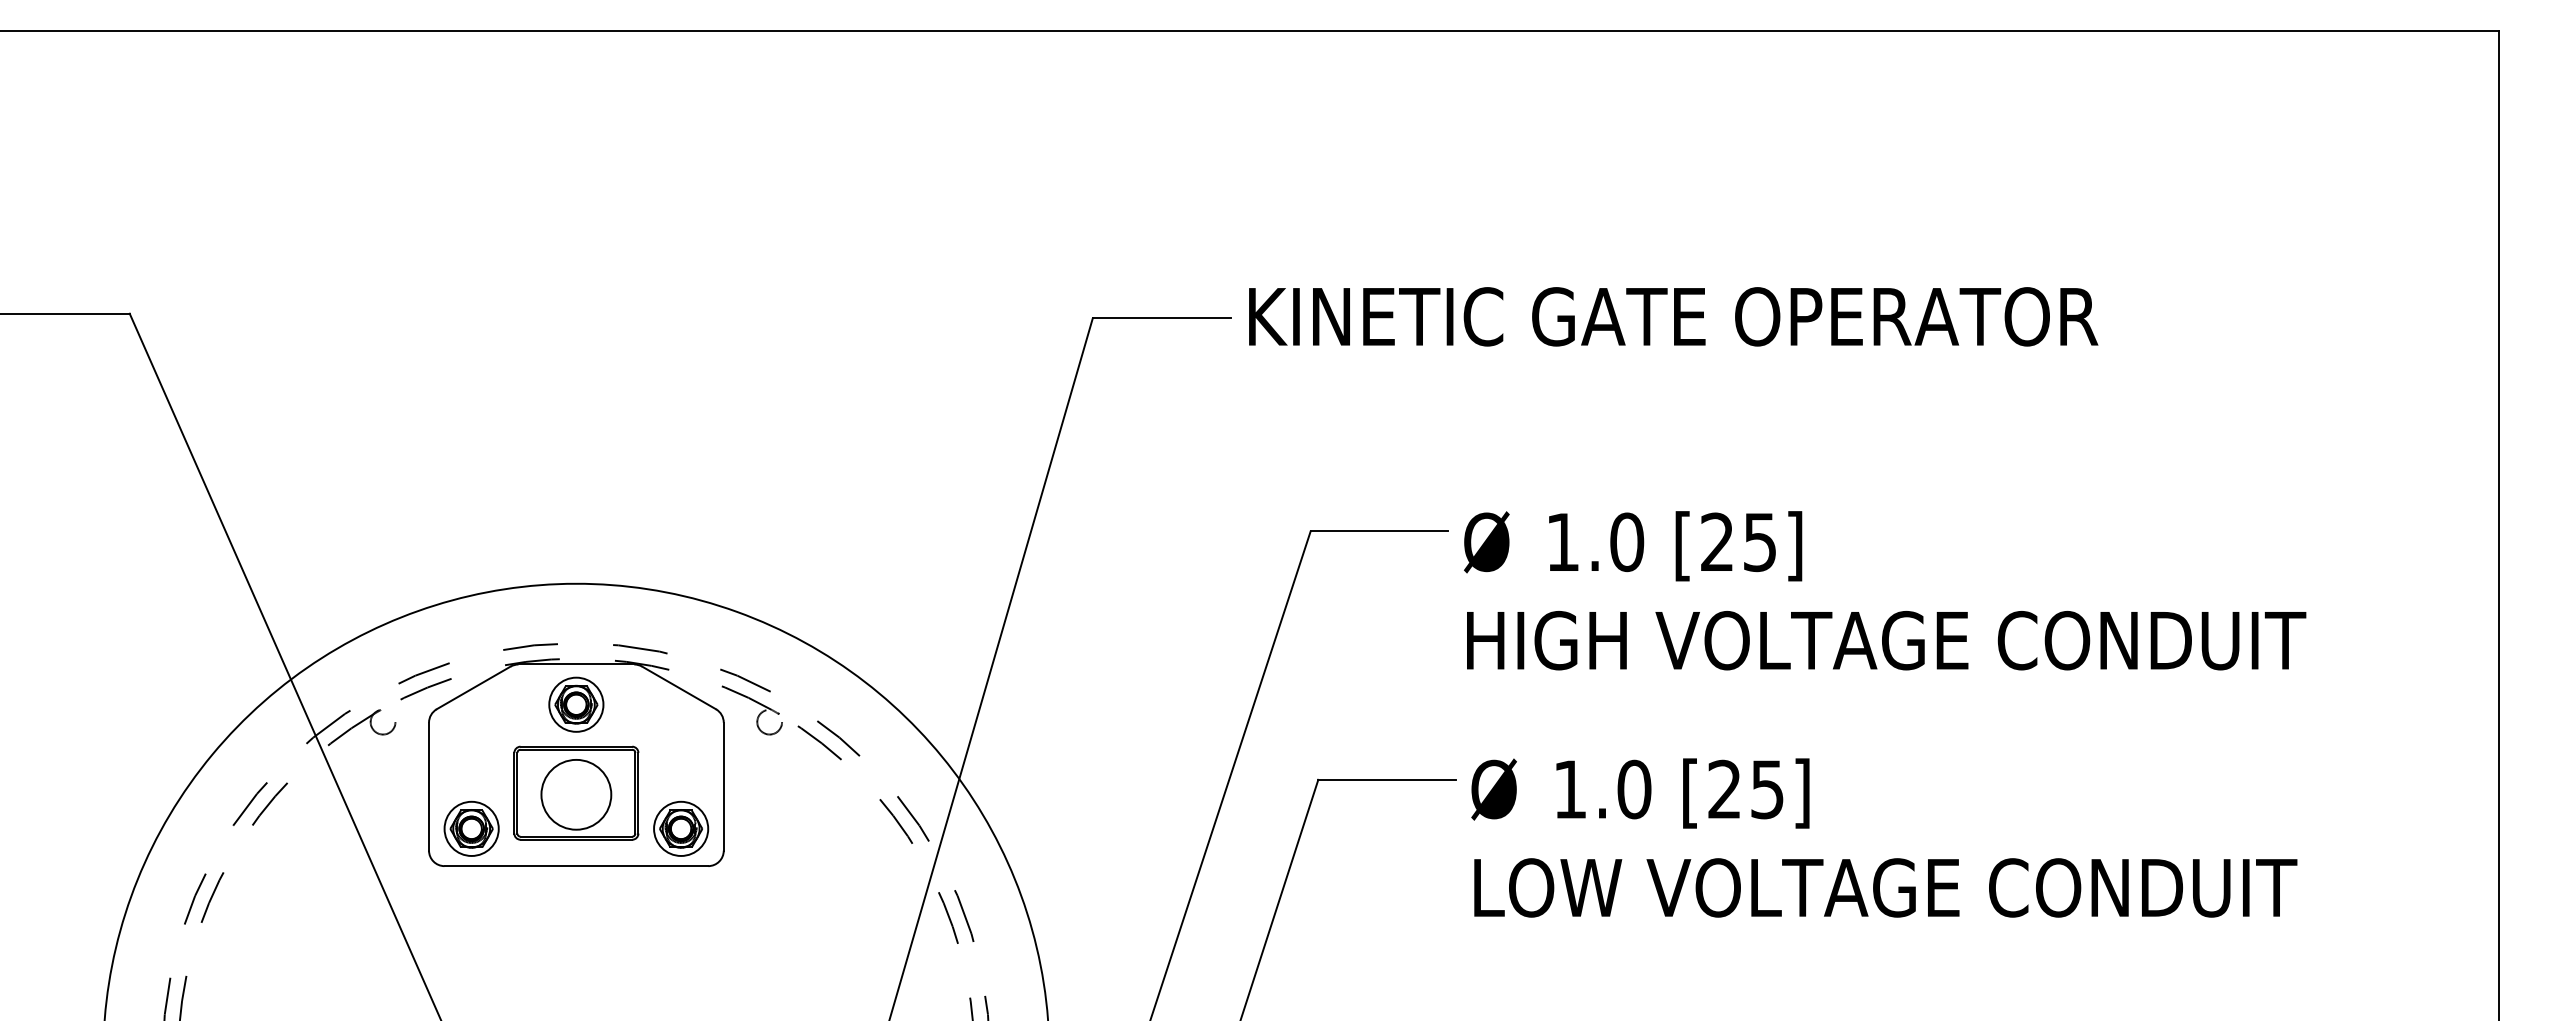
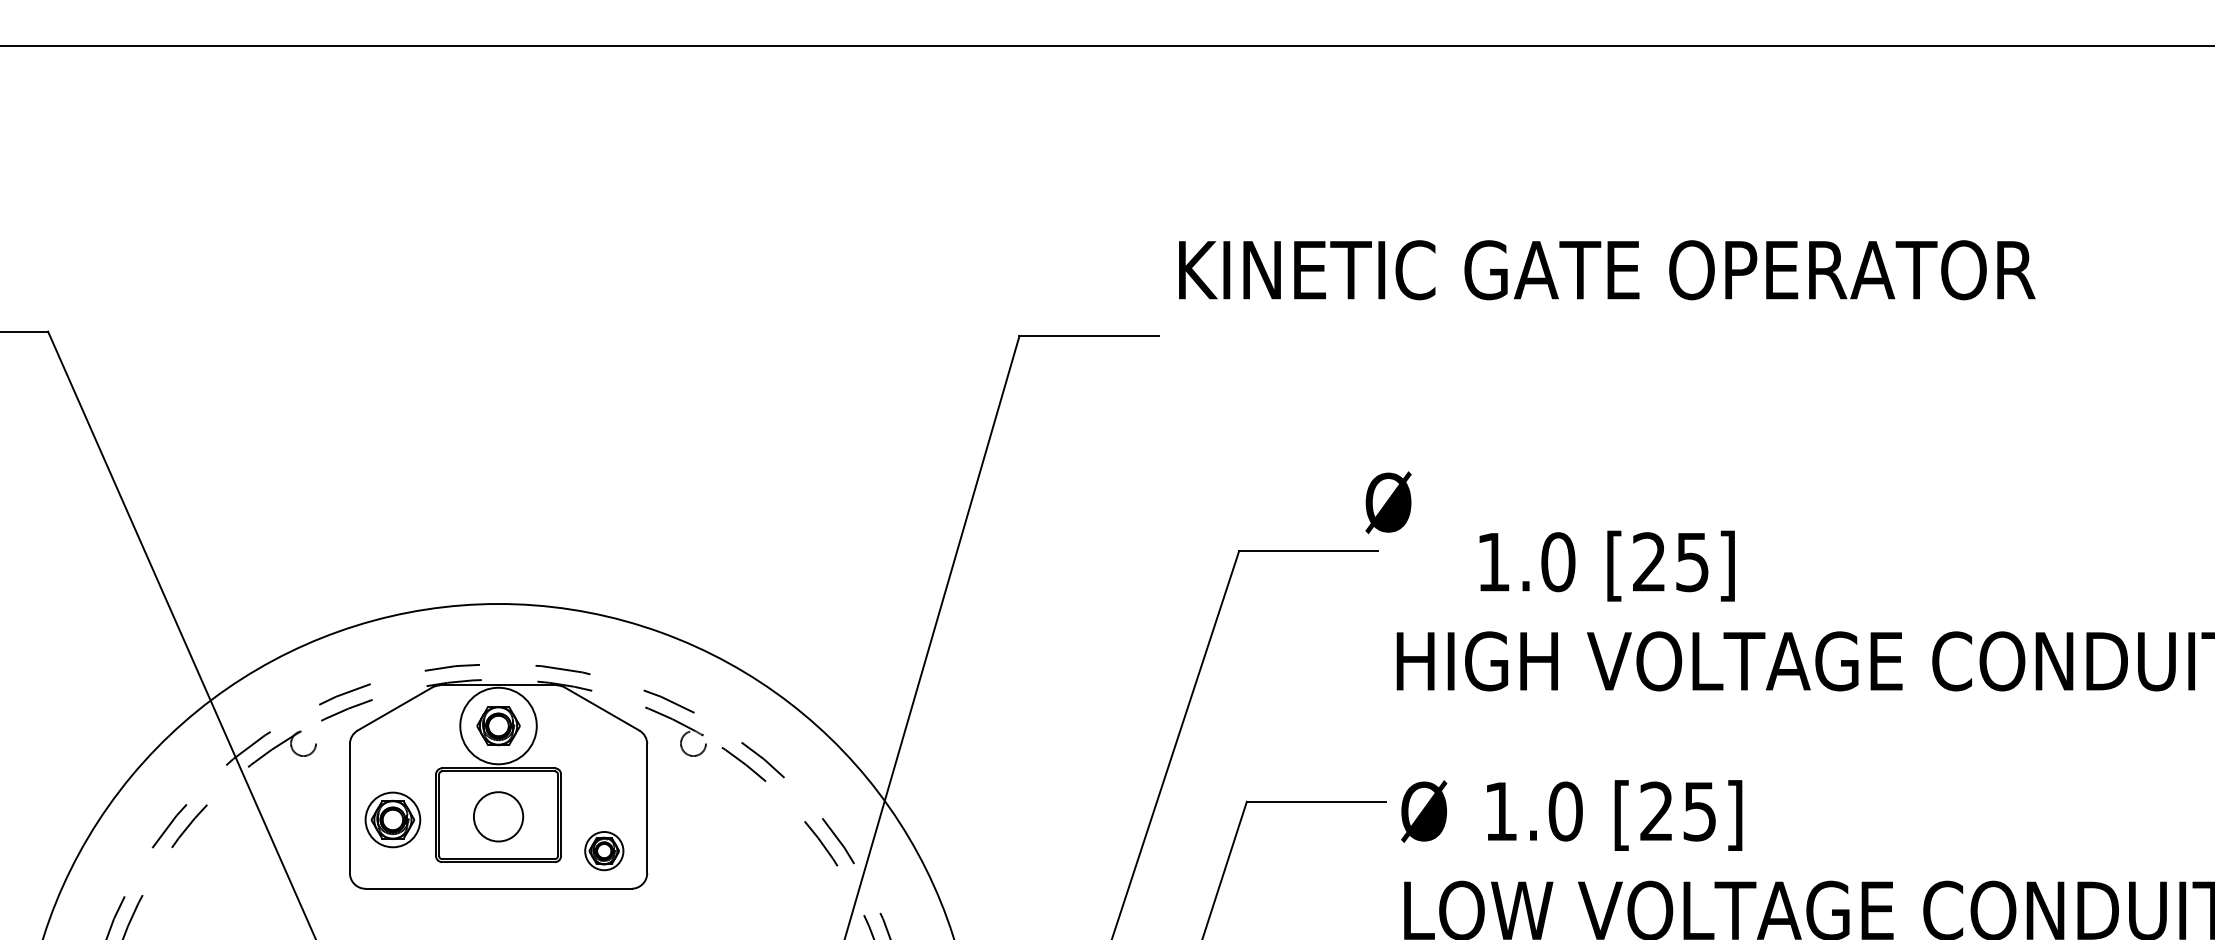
text: (1673, 316) -> (1607, 269), moved
text: (1486, 542) -> (1388, 502), moved
circle: (576, 704) -> (498, 725), size x1.4
circle: (576, 794) -> (498, 816), size x0.7
part: (471, 828) -> (392, 819), moved
part: (681, 828) -> (604, 850), size x0.7

